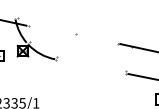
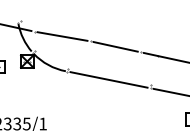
line: (52, 30) -> (62, 36), added
line: (96, 38) -> (115, 46), added
line: (90, 66) -> (108, 79), added

